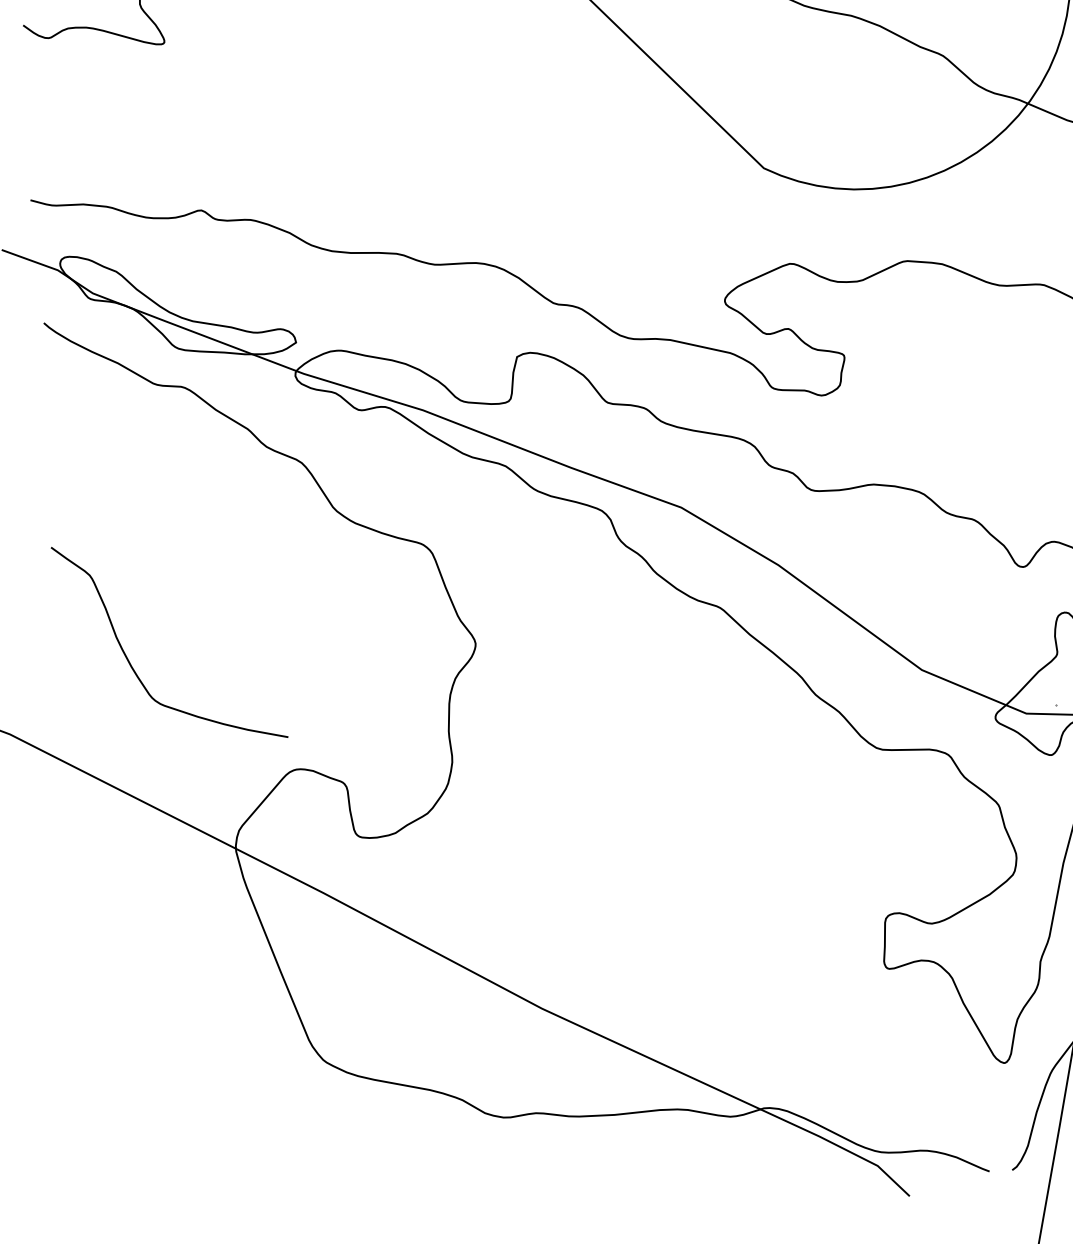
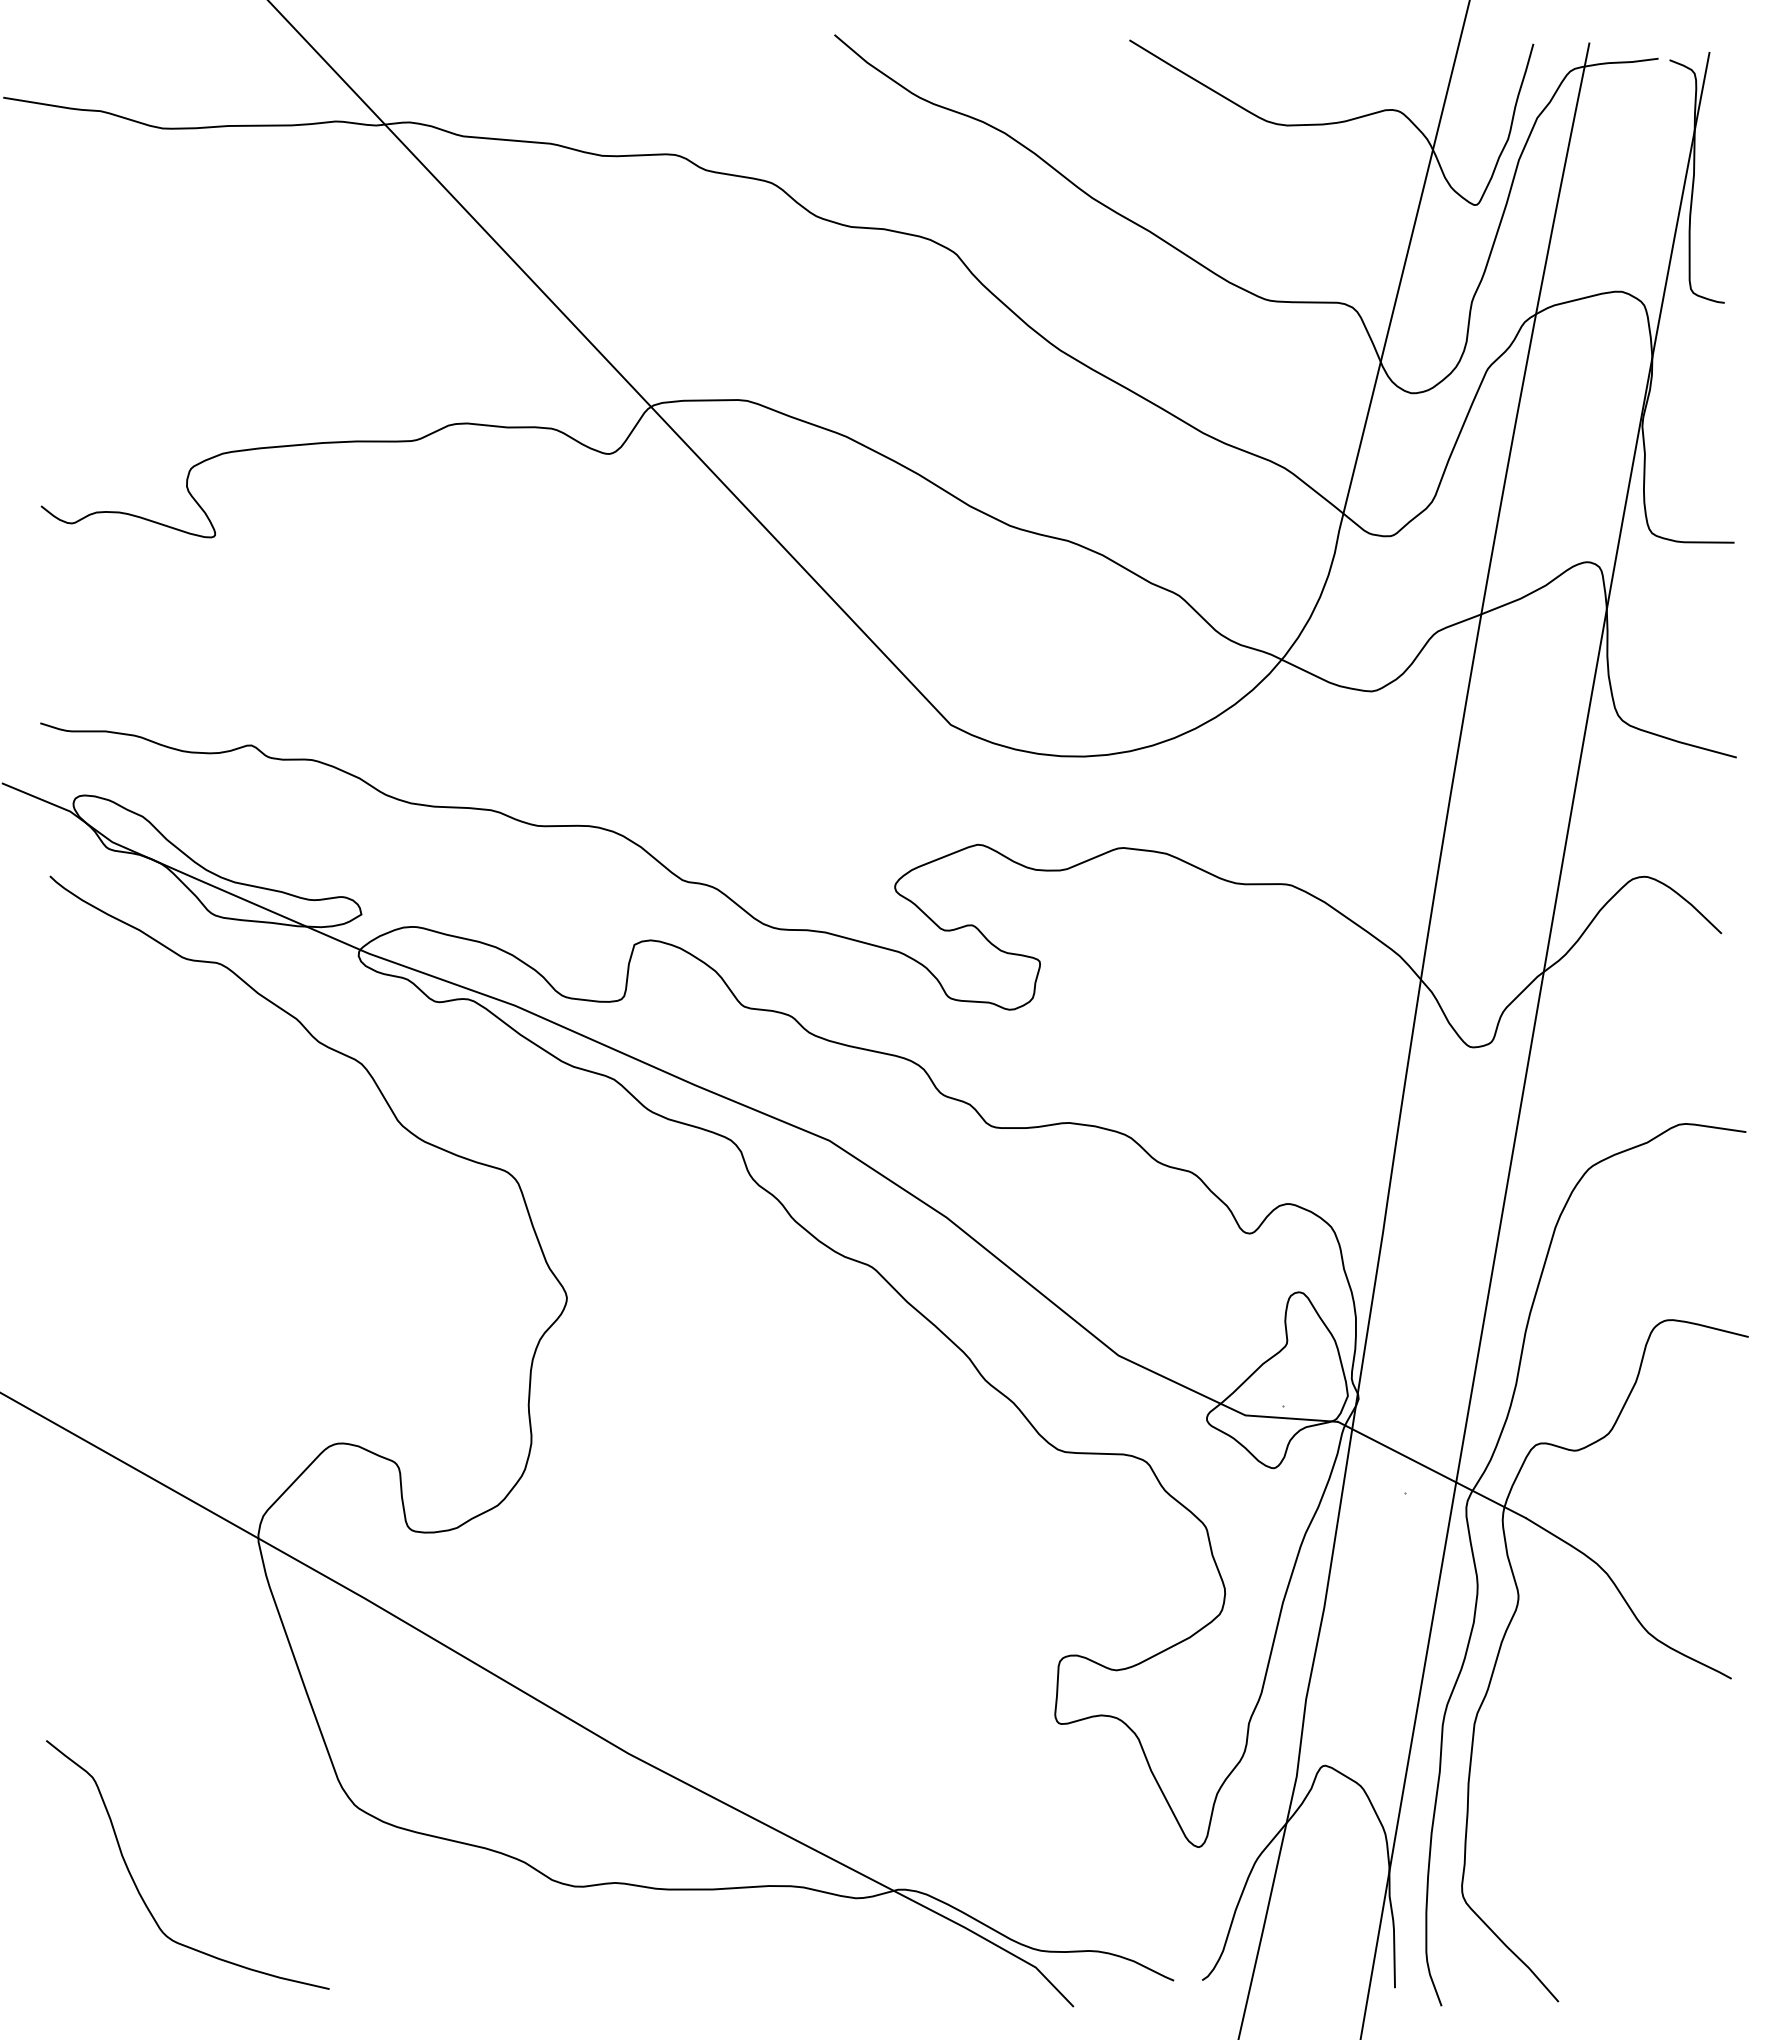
curve: (130, 663) -> (138, 1888), moved

